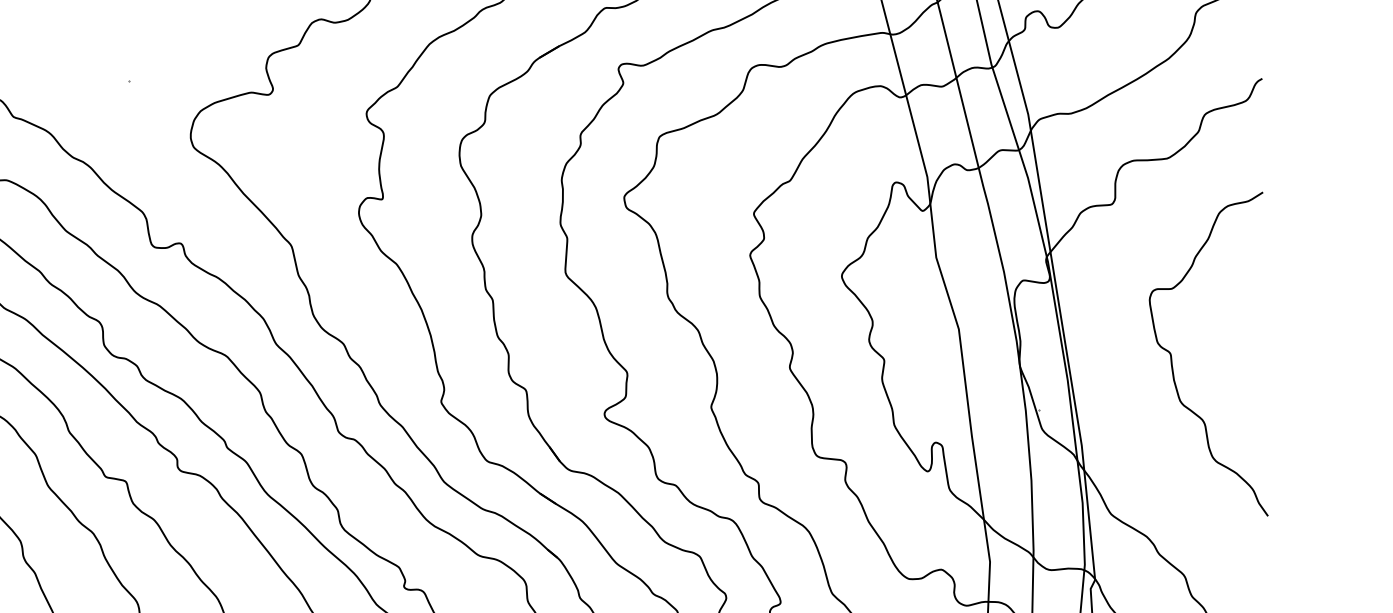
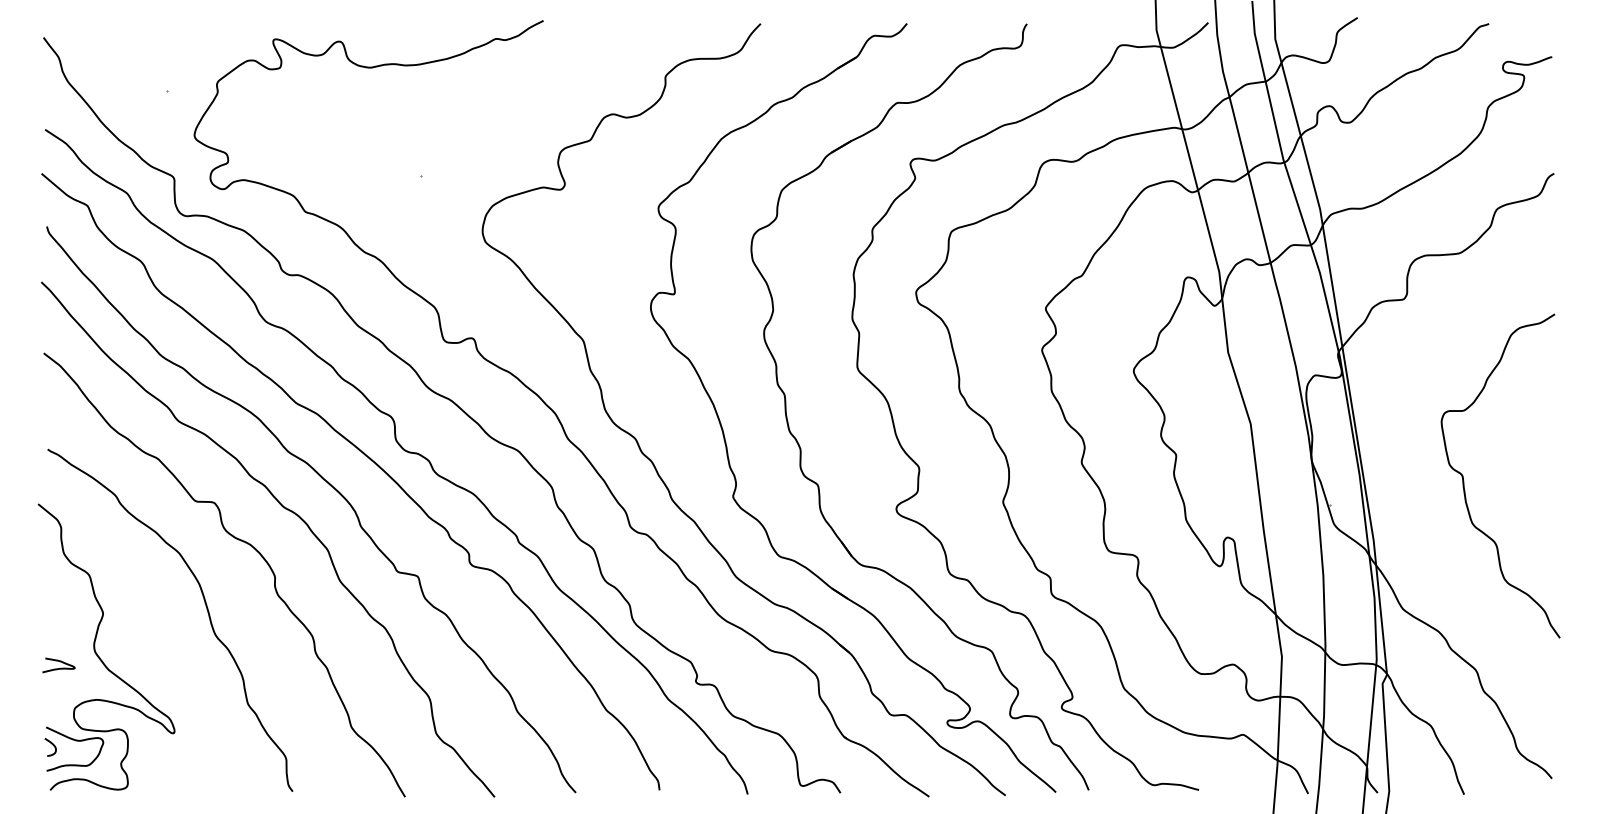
curve: (1172, 358) -> (1464, 480), moved

